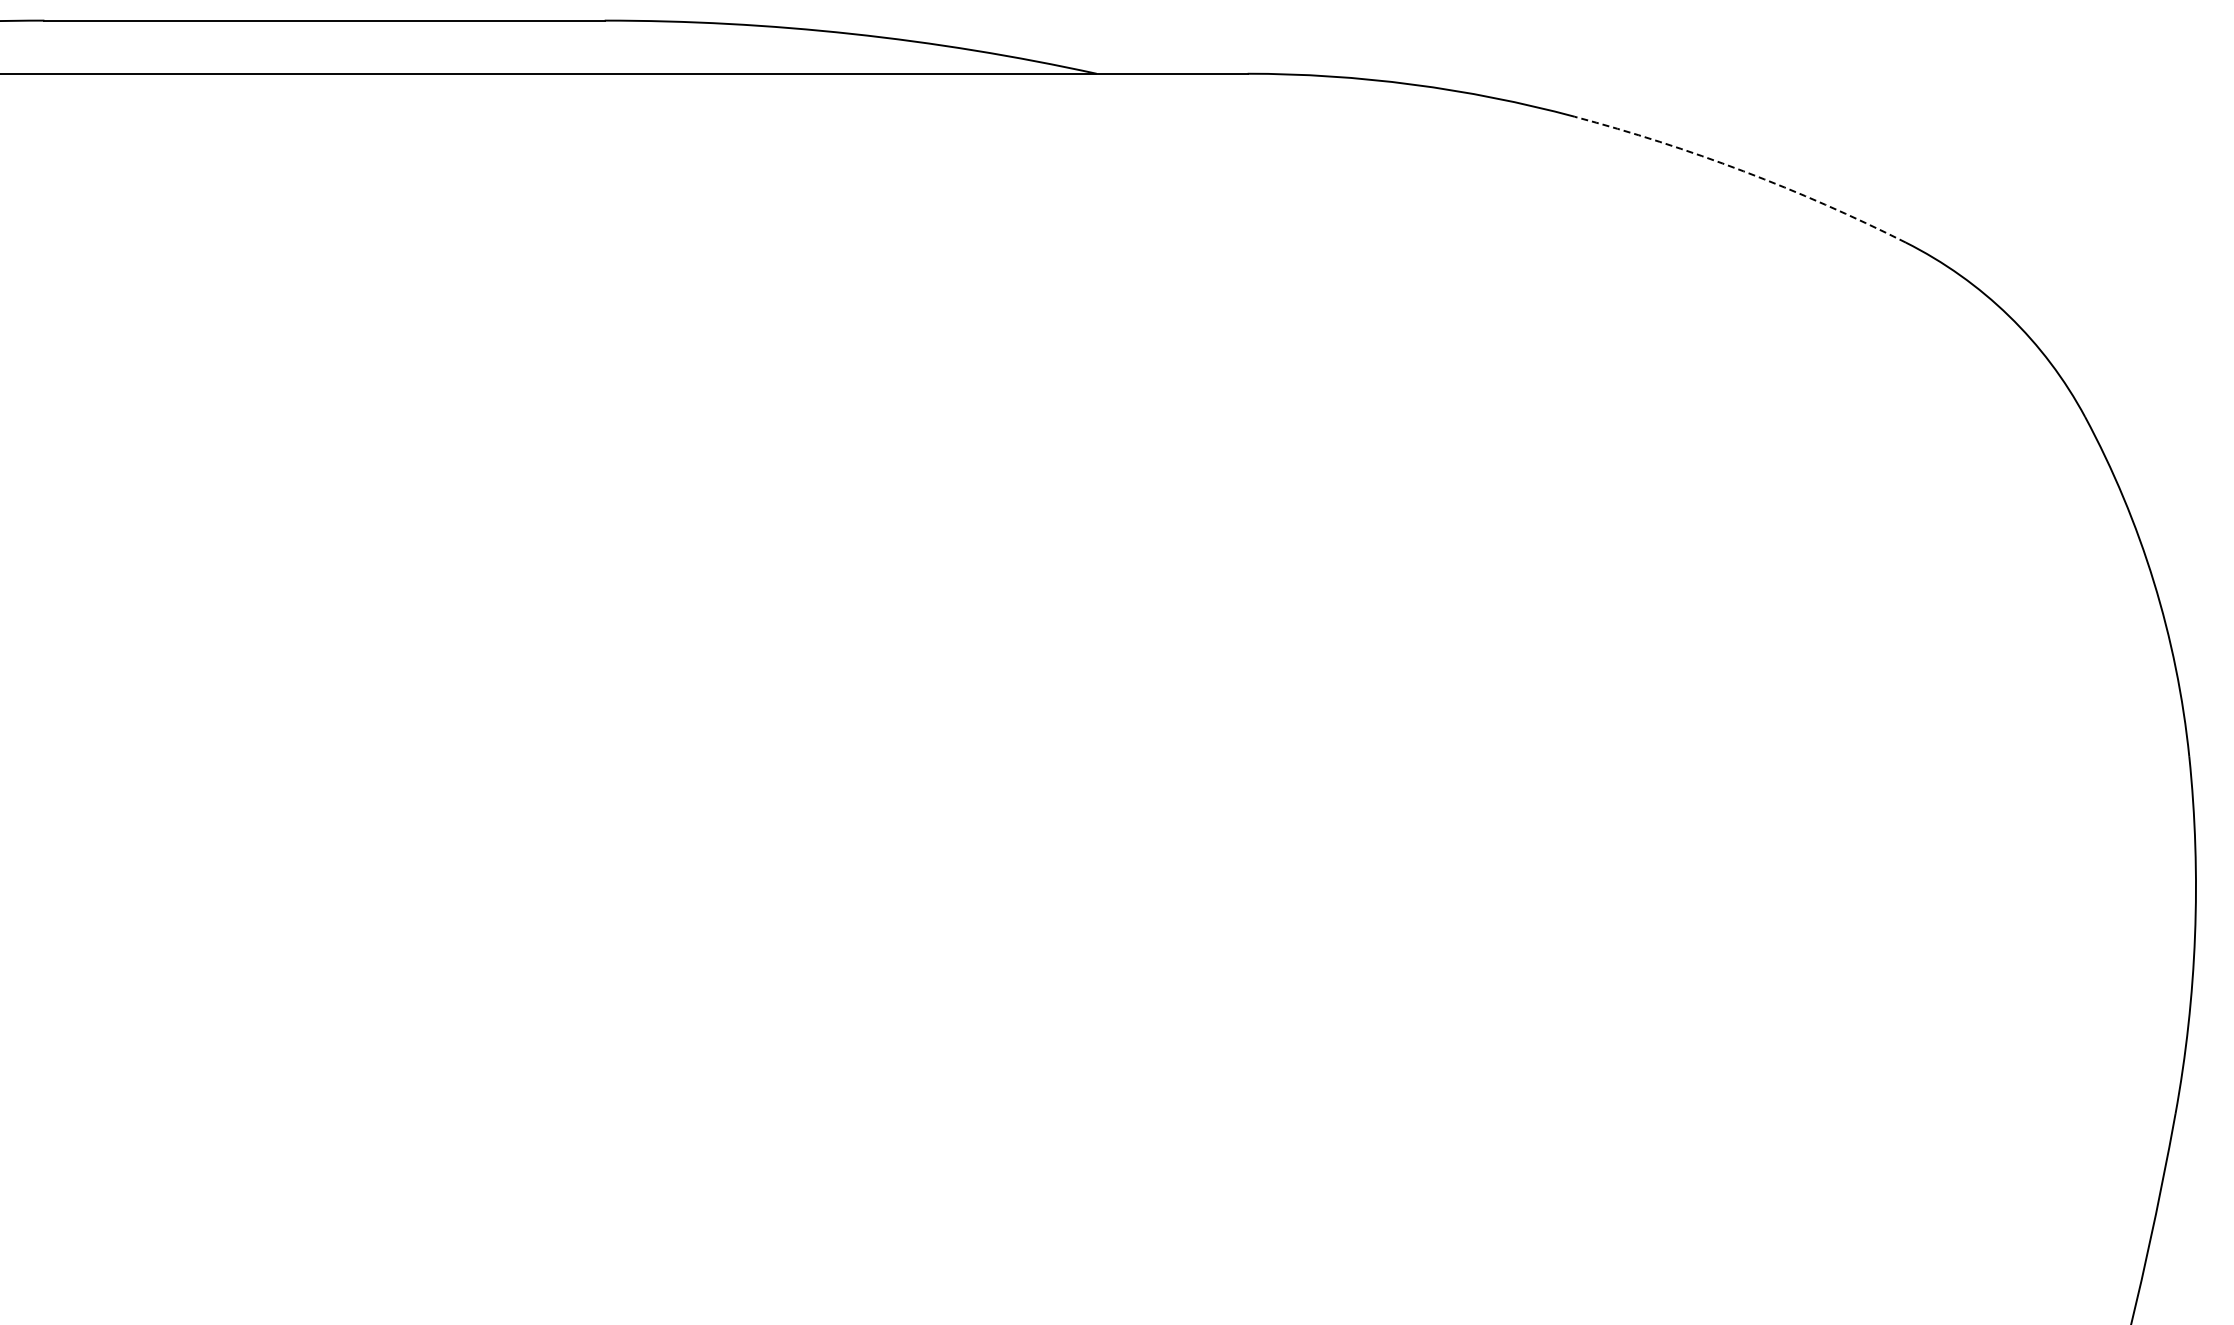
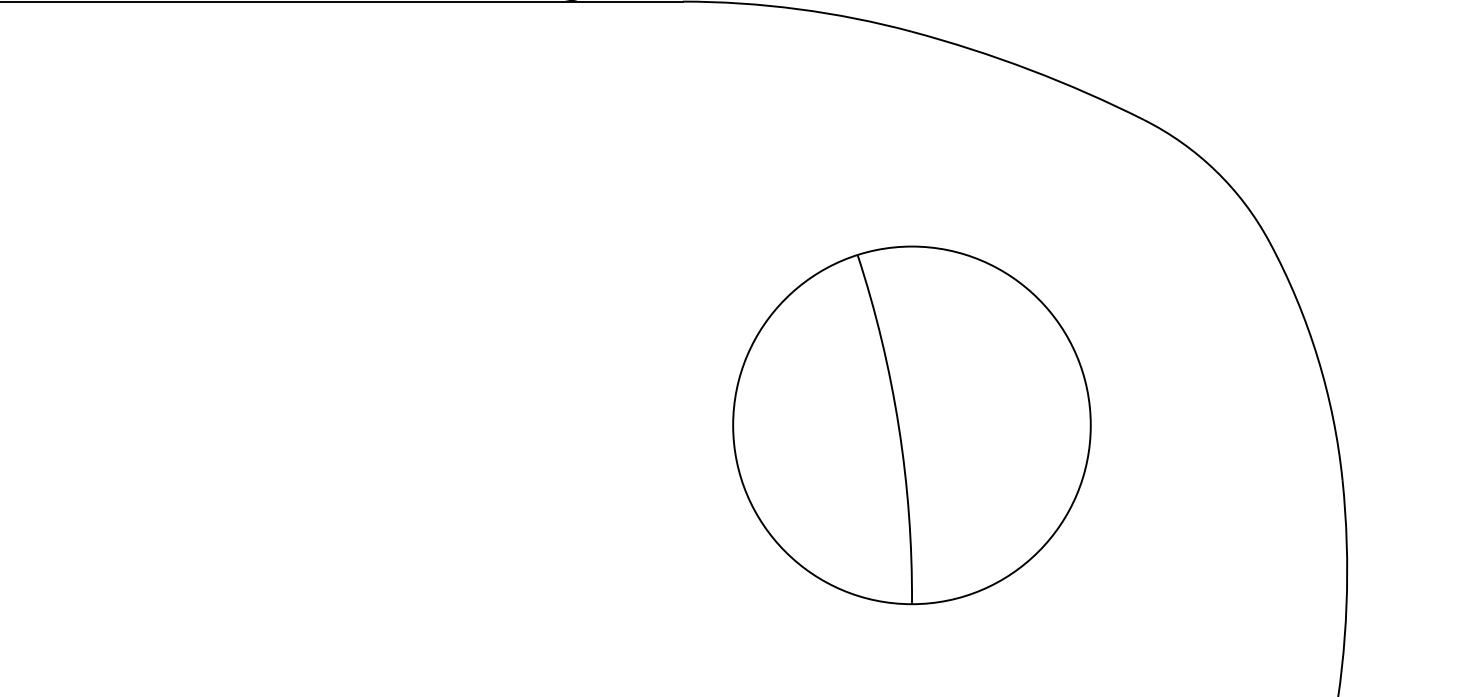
arc: (1743, 171) -> (1030, 70), dashed -> solid
part: (1574, 678) -> (911, 425), added

